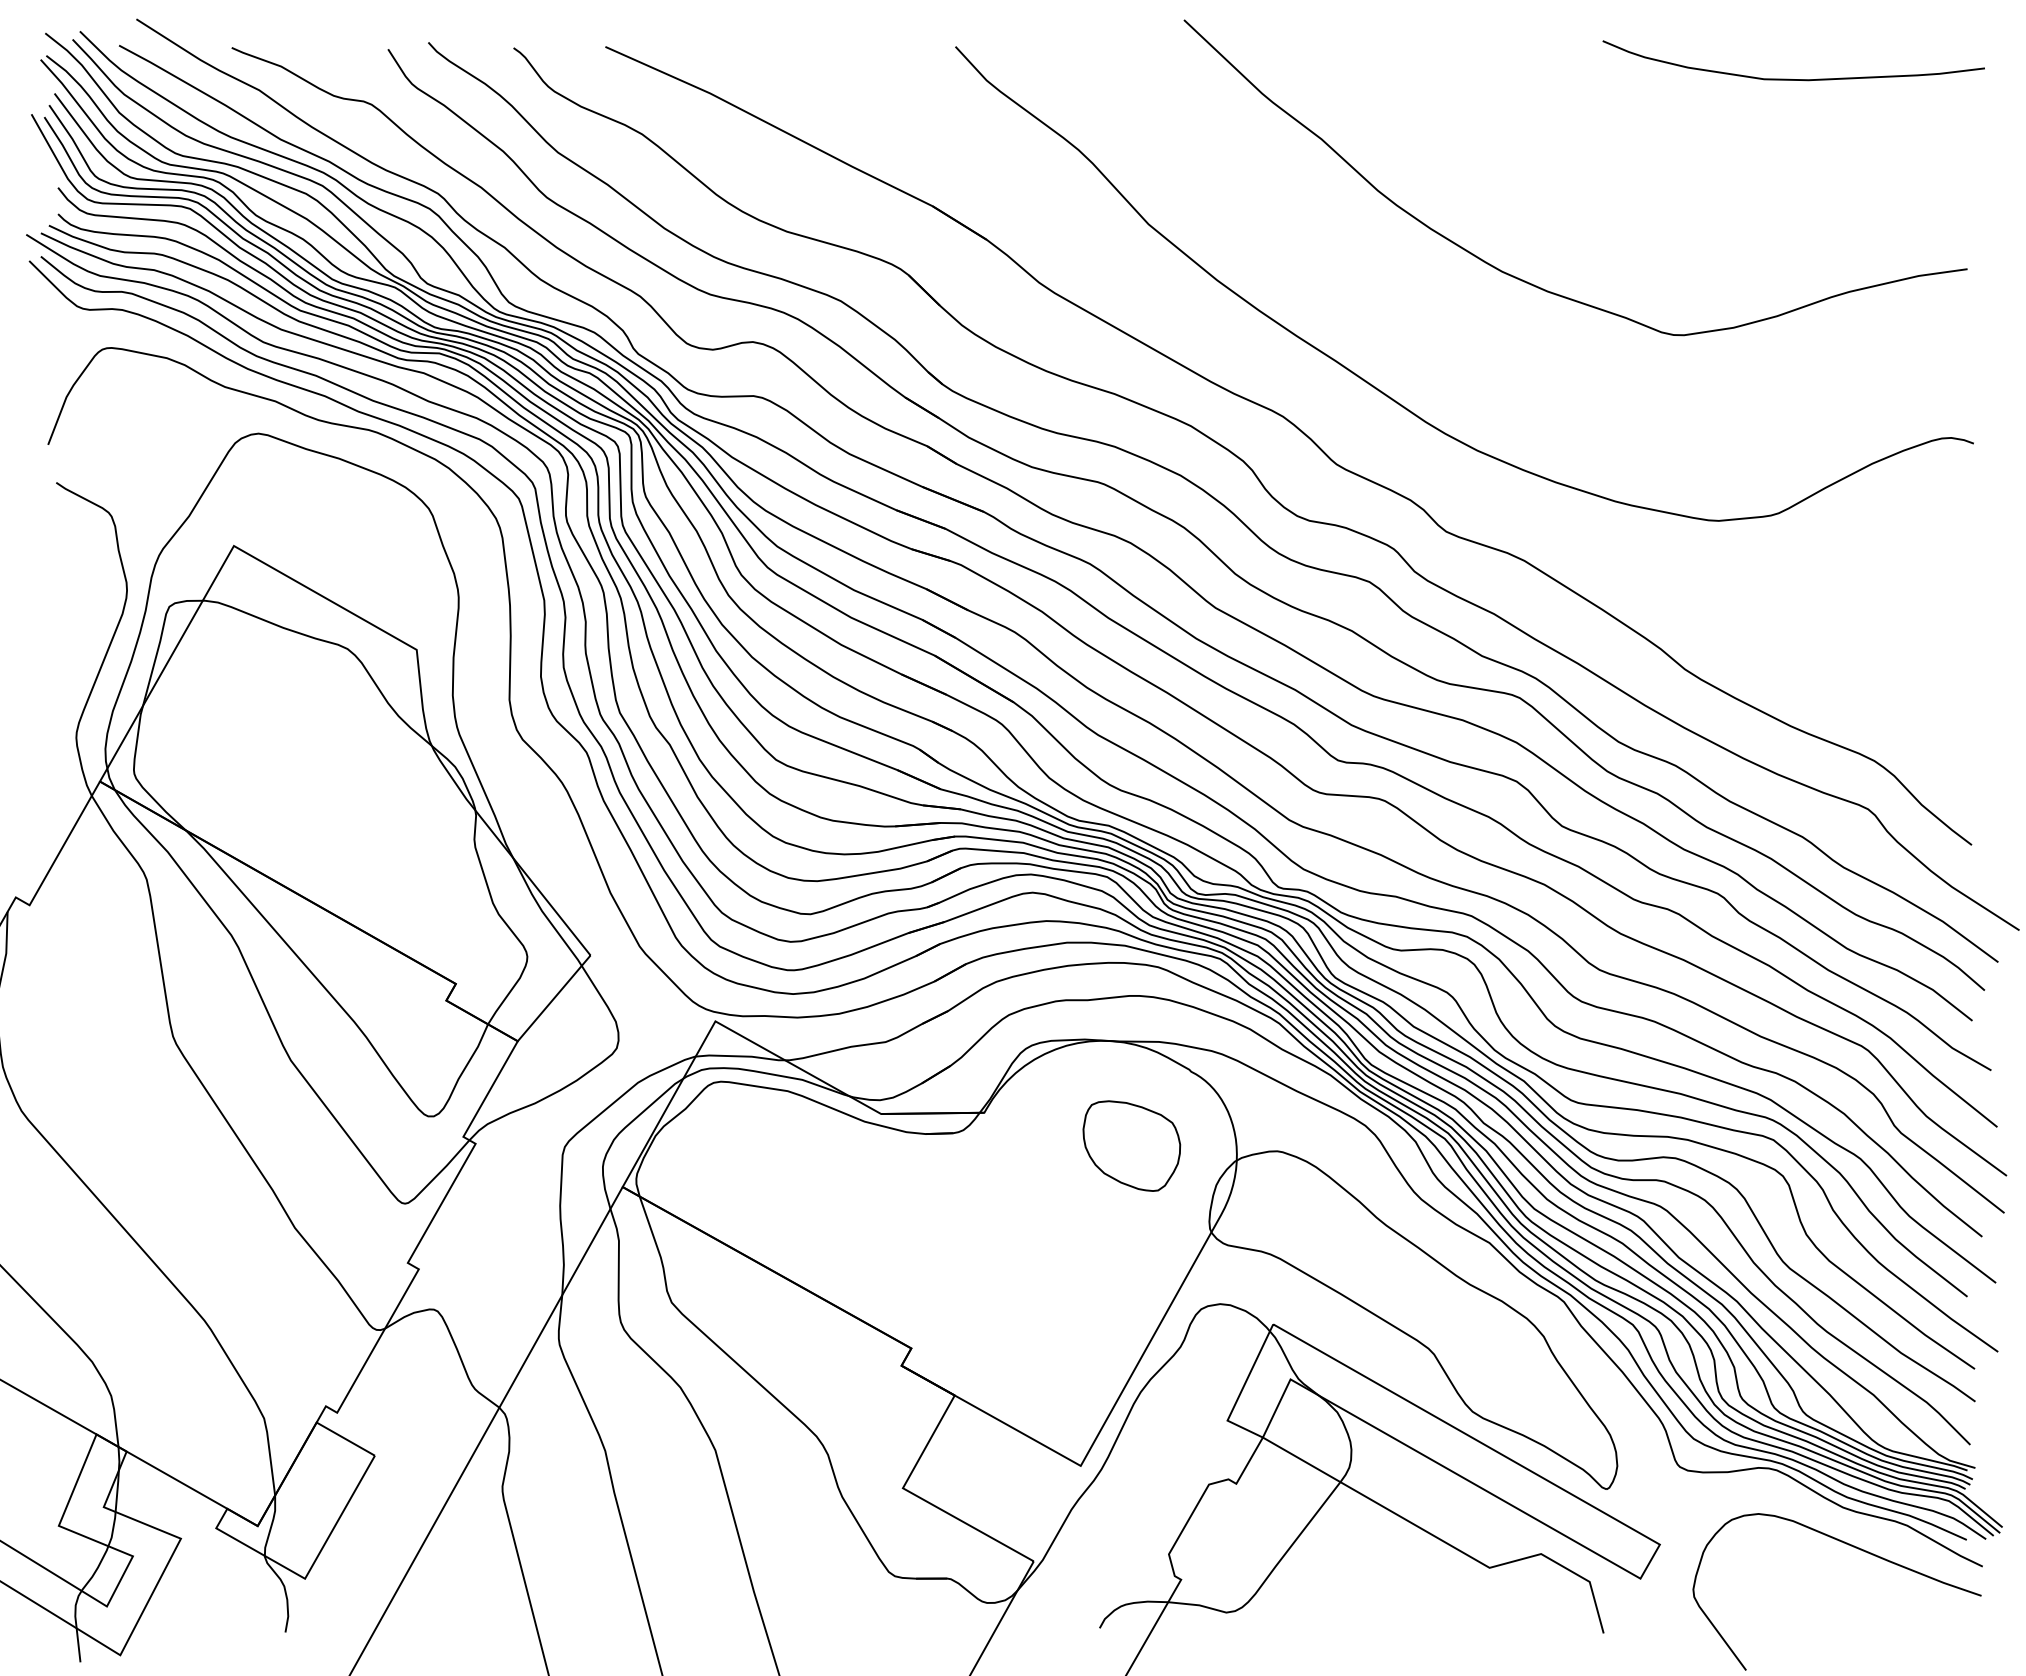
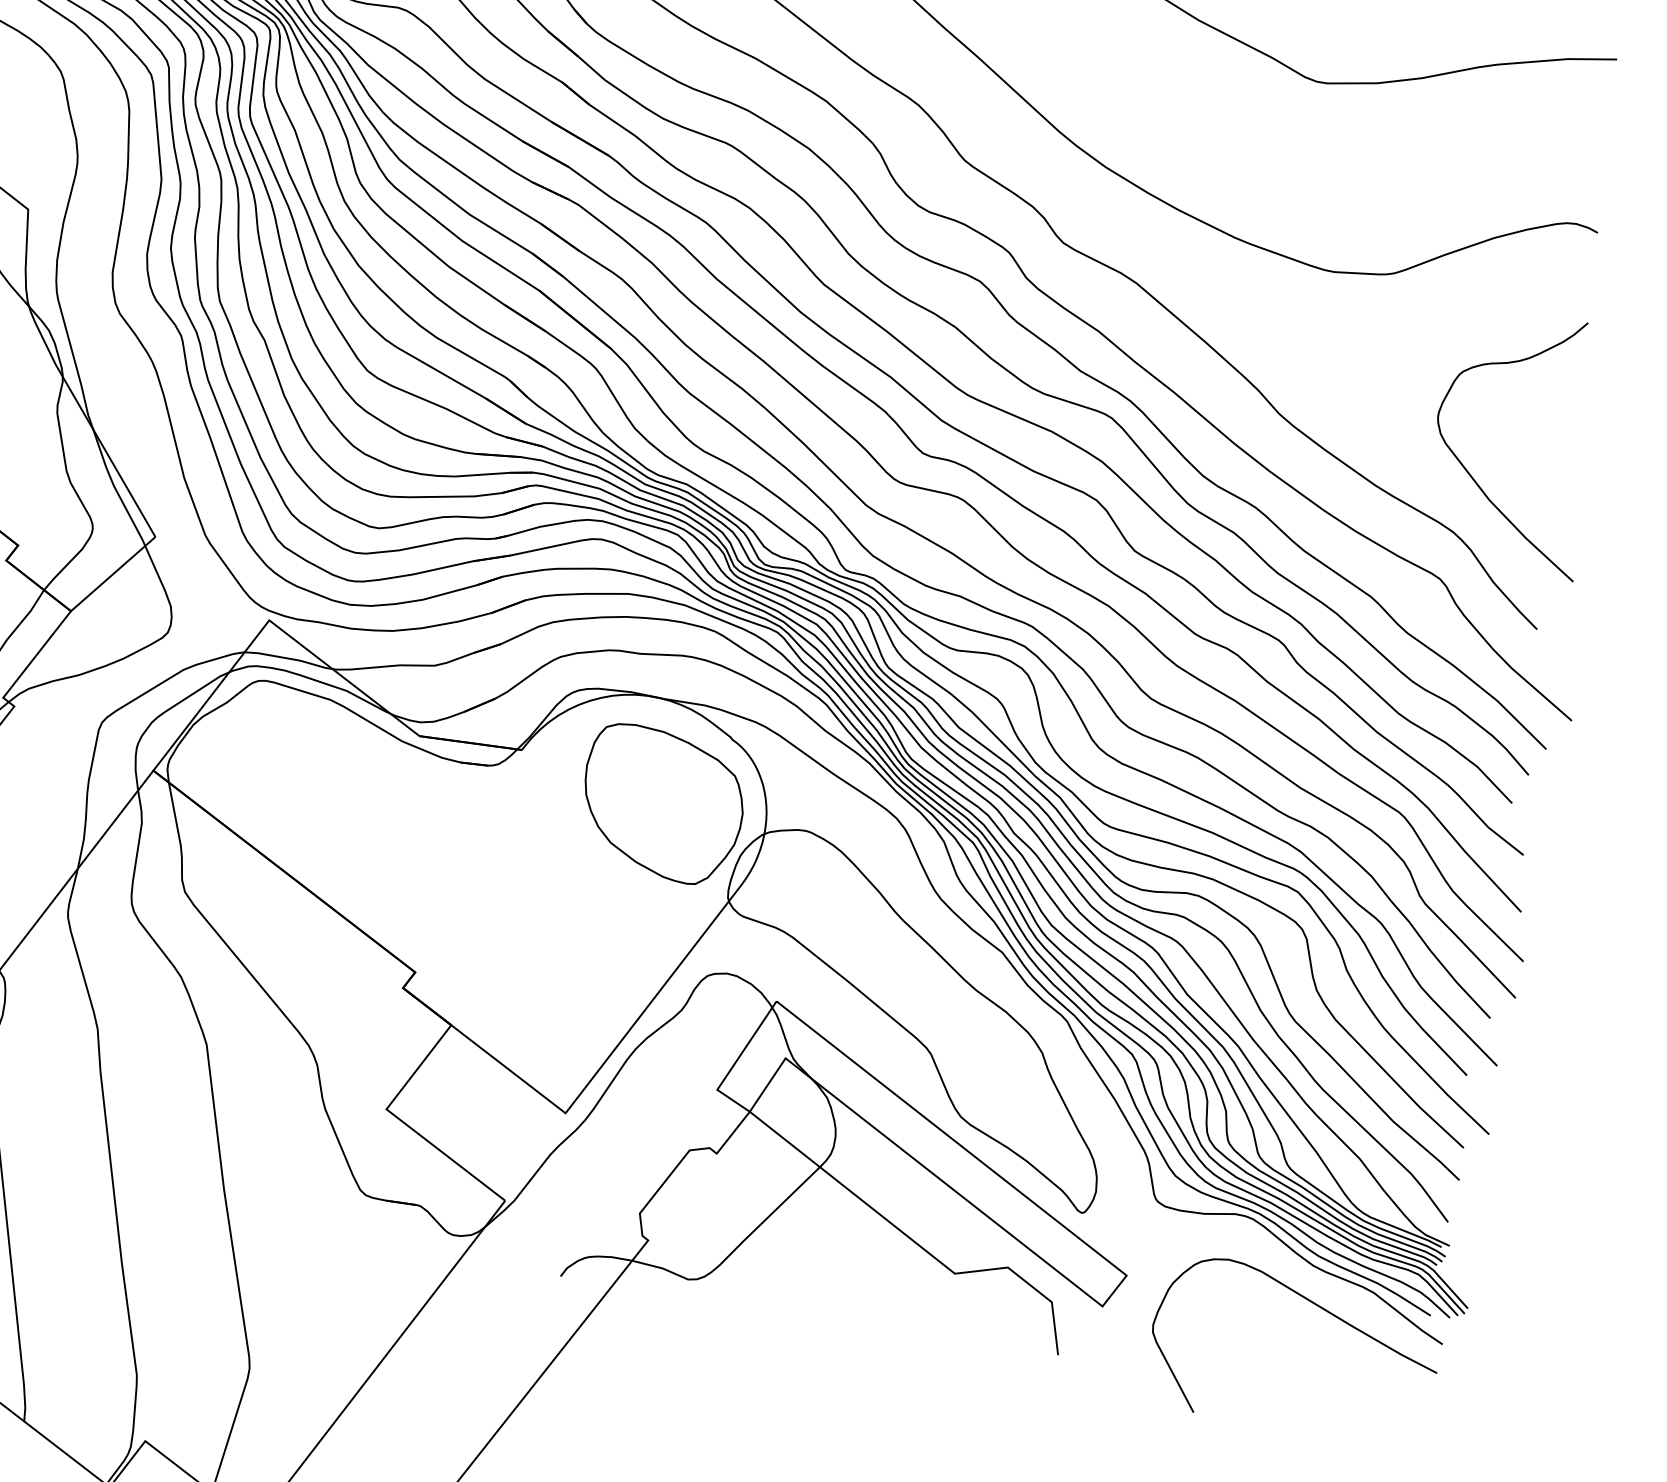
curve: (1882, 700) -> (1469, 473), added
part: (1131, 1145) -> (662, 803), size x1.67

